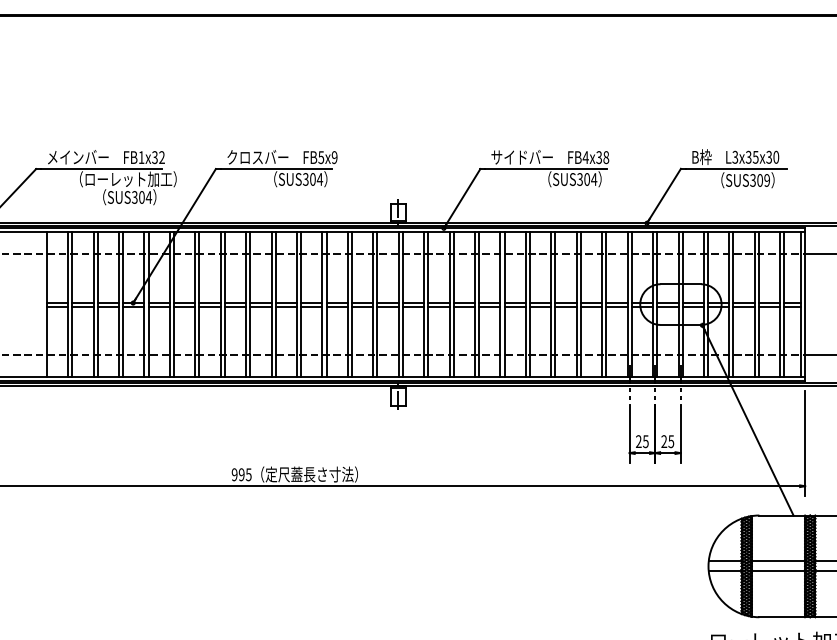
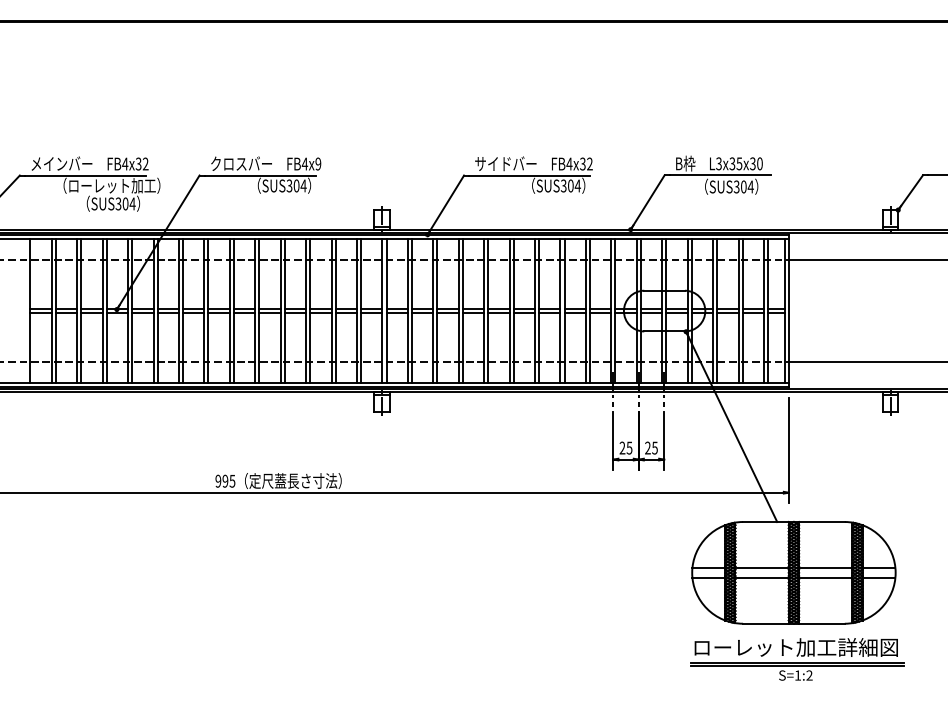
text: (141, 157) -> (125, 163), FB1x32 -> FB4x32
text: (320, 157) -> (304, 163), FB5x9 -> FB4x9
text: (605, 157) -> (589, 163), FB4x38 -> FB4x32
text: (766, 180) -> (750, 186), SUS309 -> SUS304

